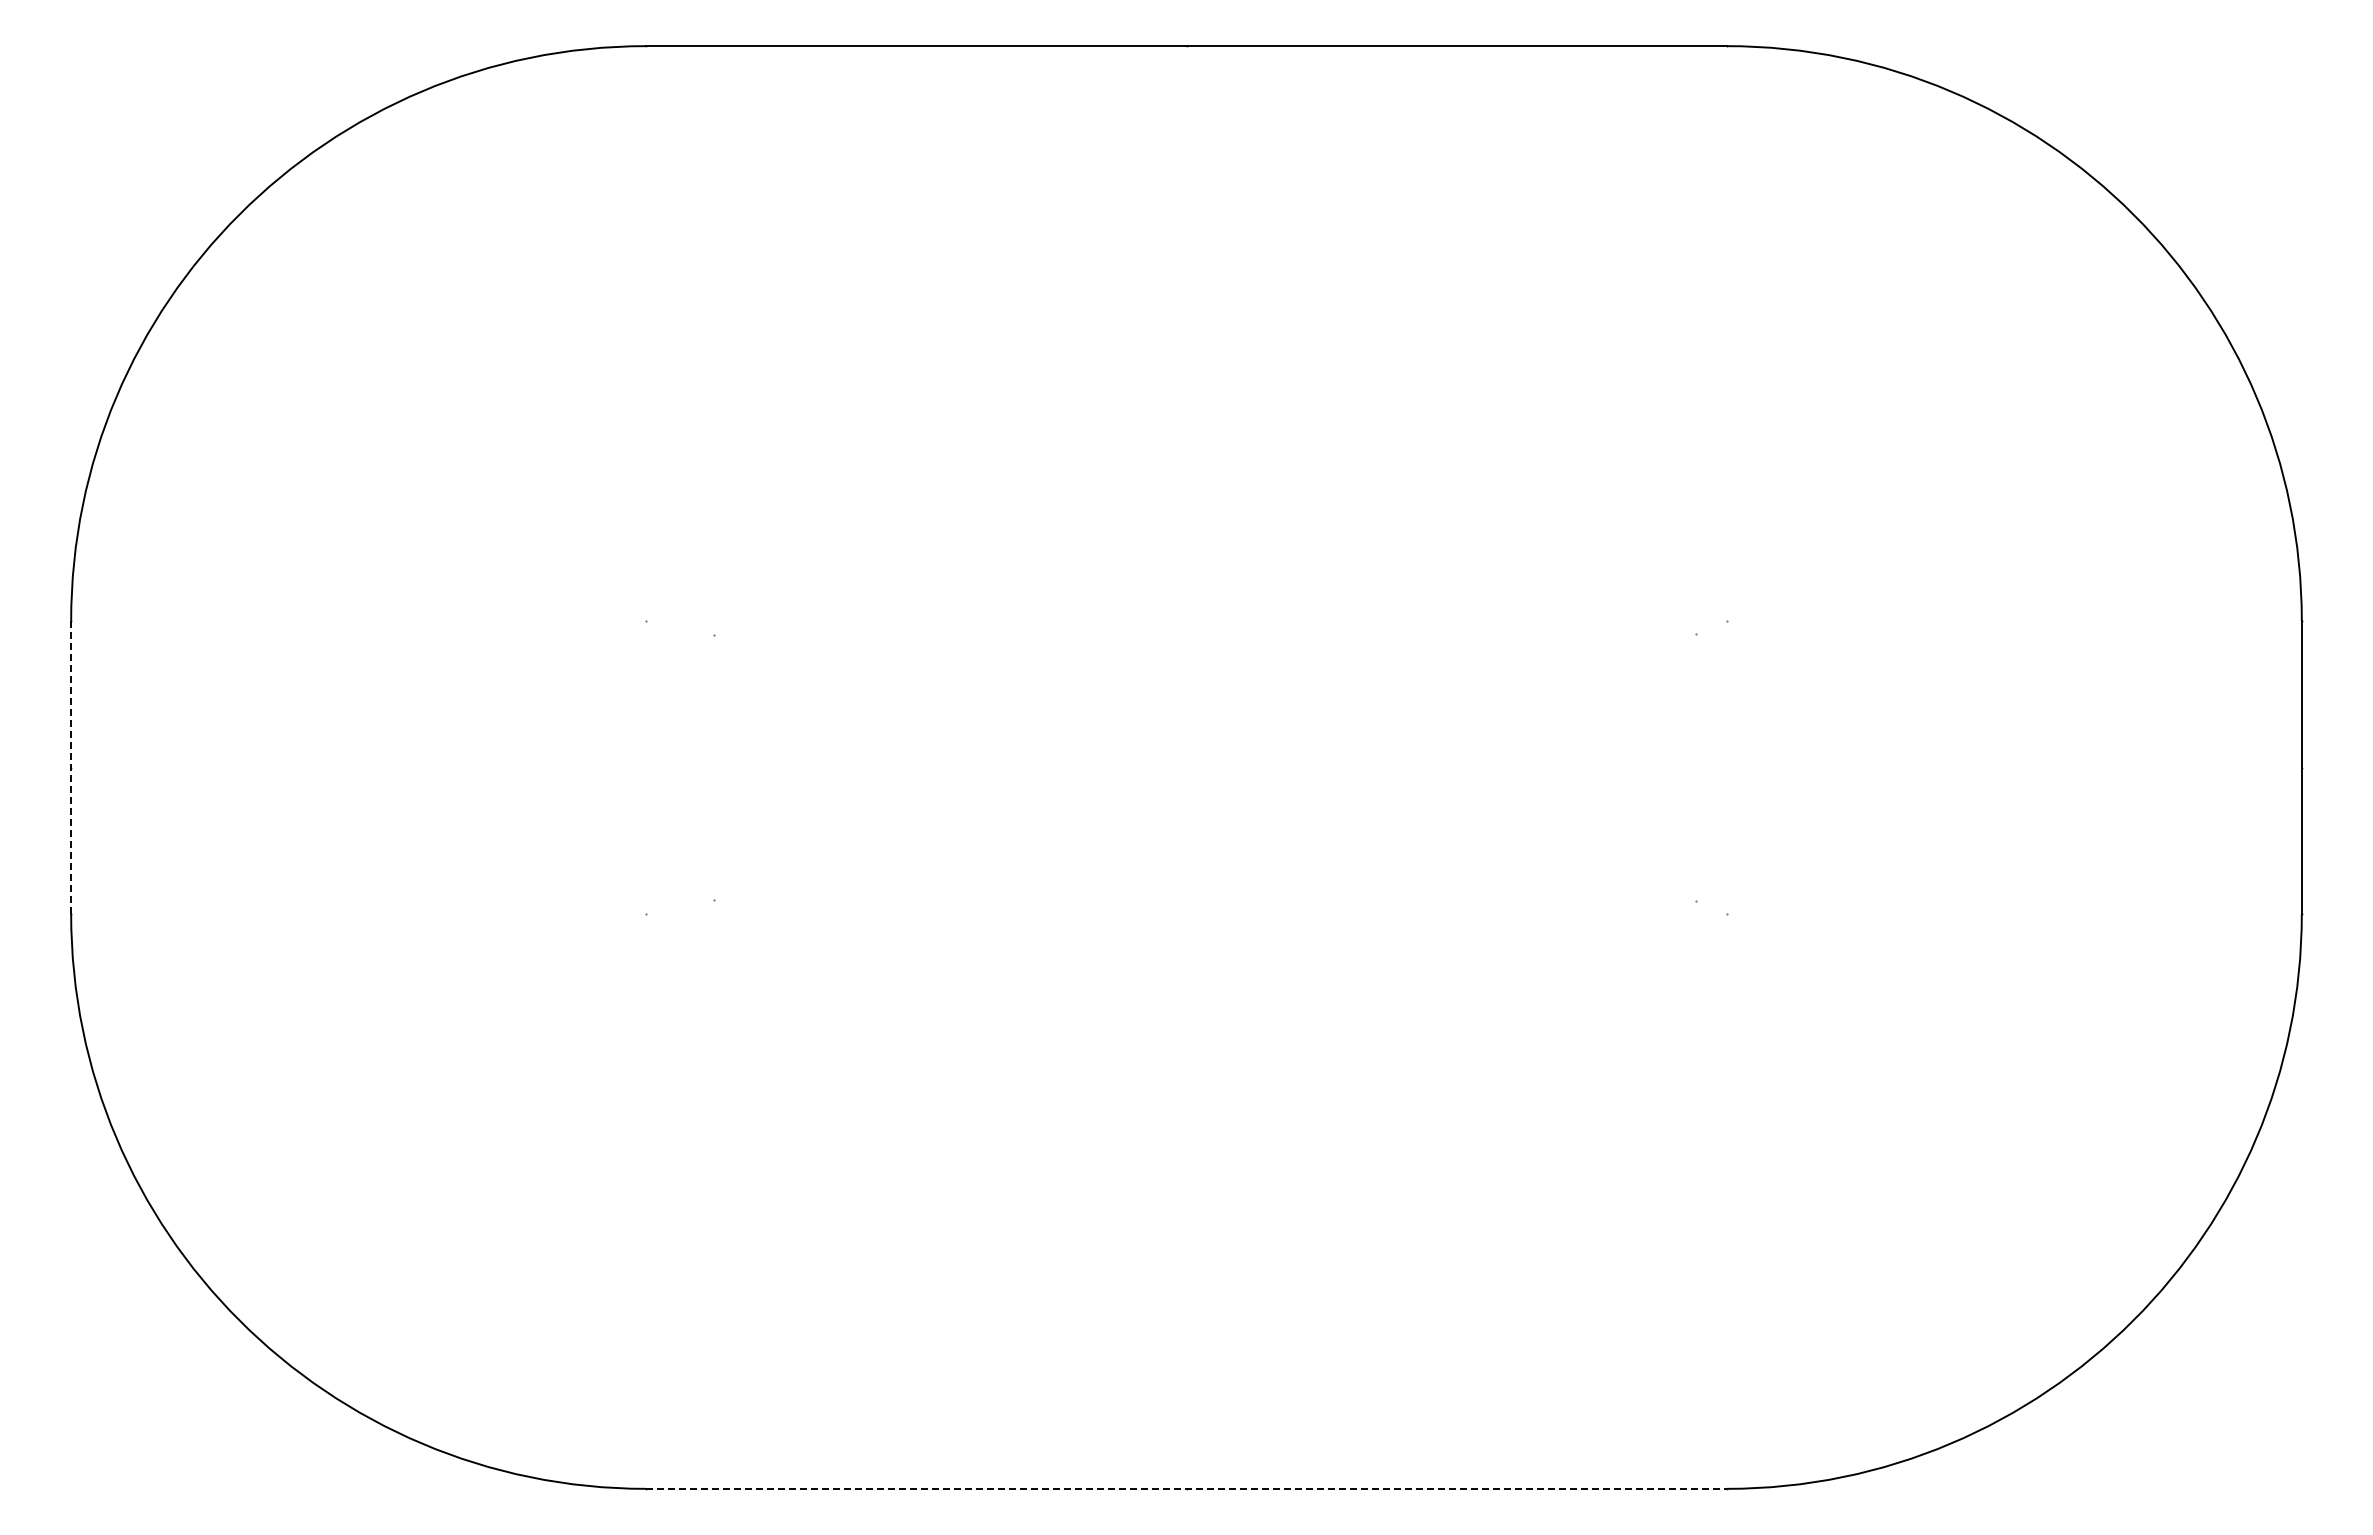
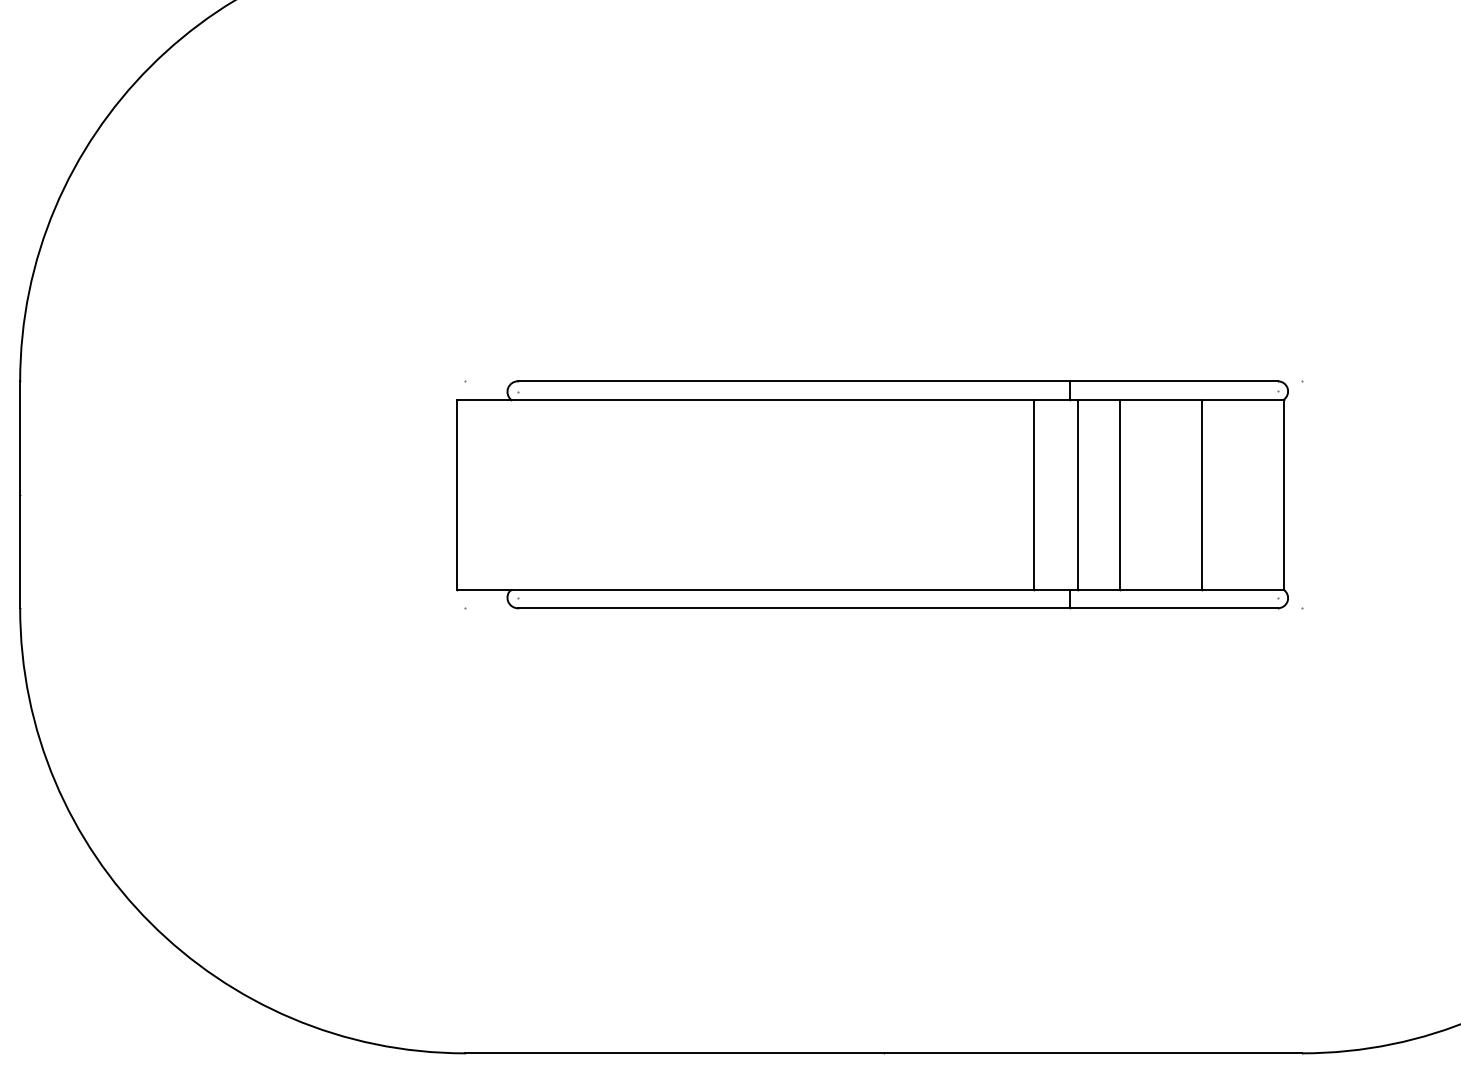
line: (71, 767) -> (20, 494), dashed -> solid
part: (1172, 767) -> (872, 494), added
line: (1186, 1488) -> (883, 1053), dashed -> solid

